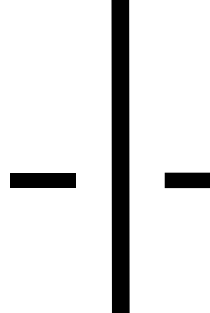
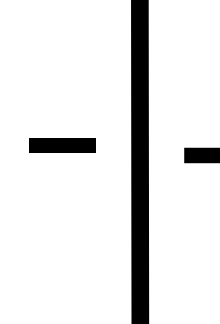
line: (43, 180) -> (62, 145), moved

